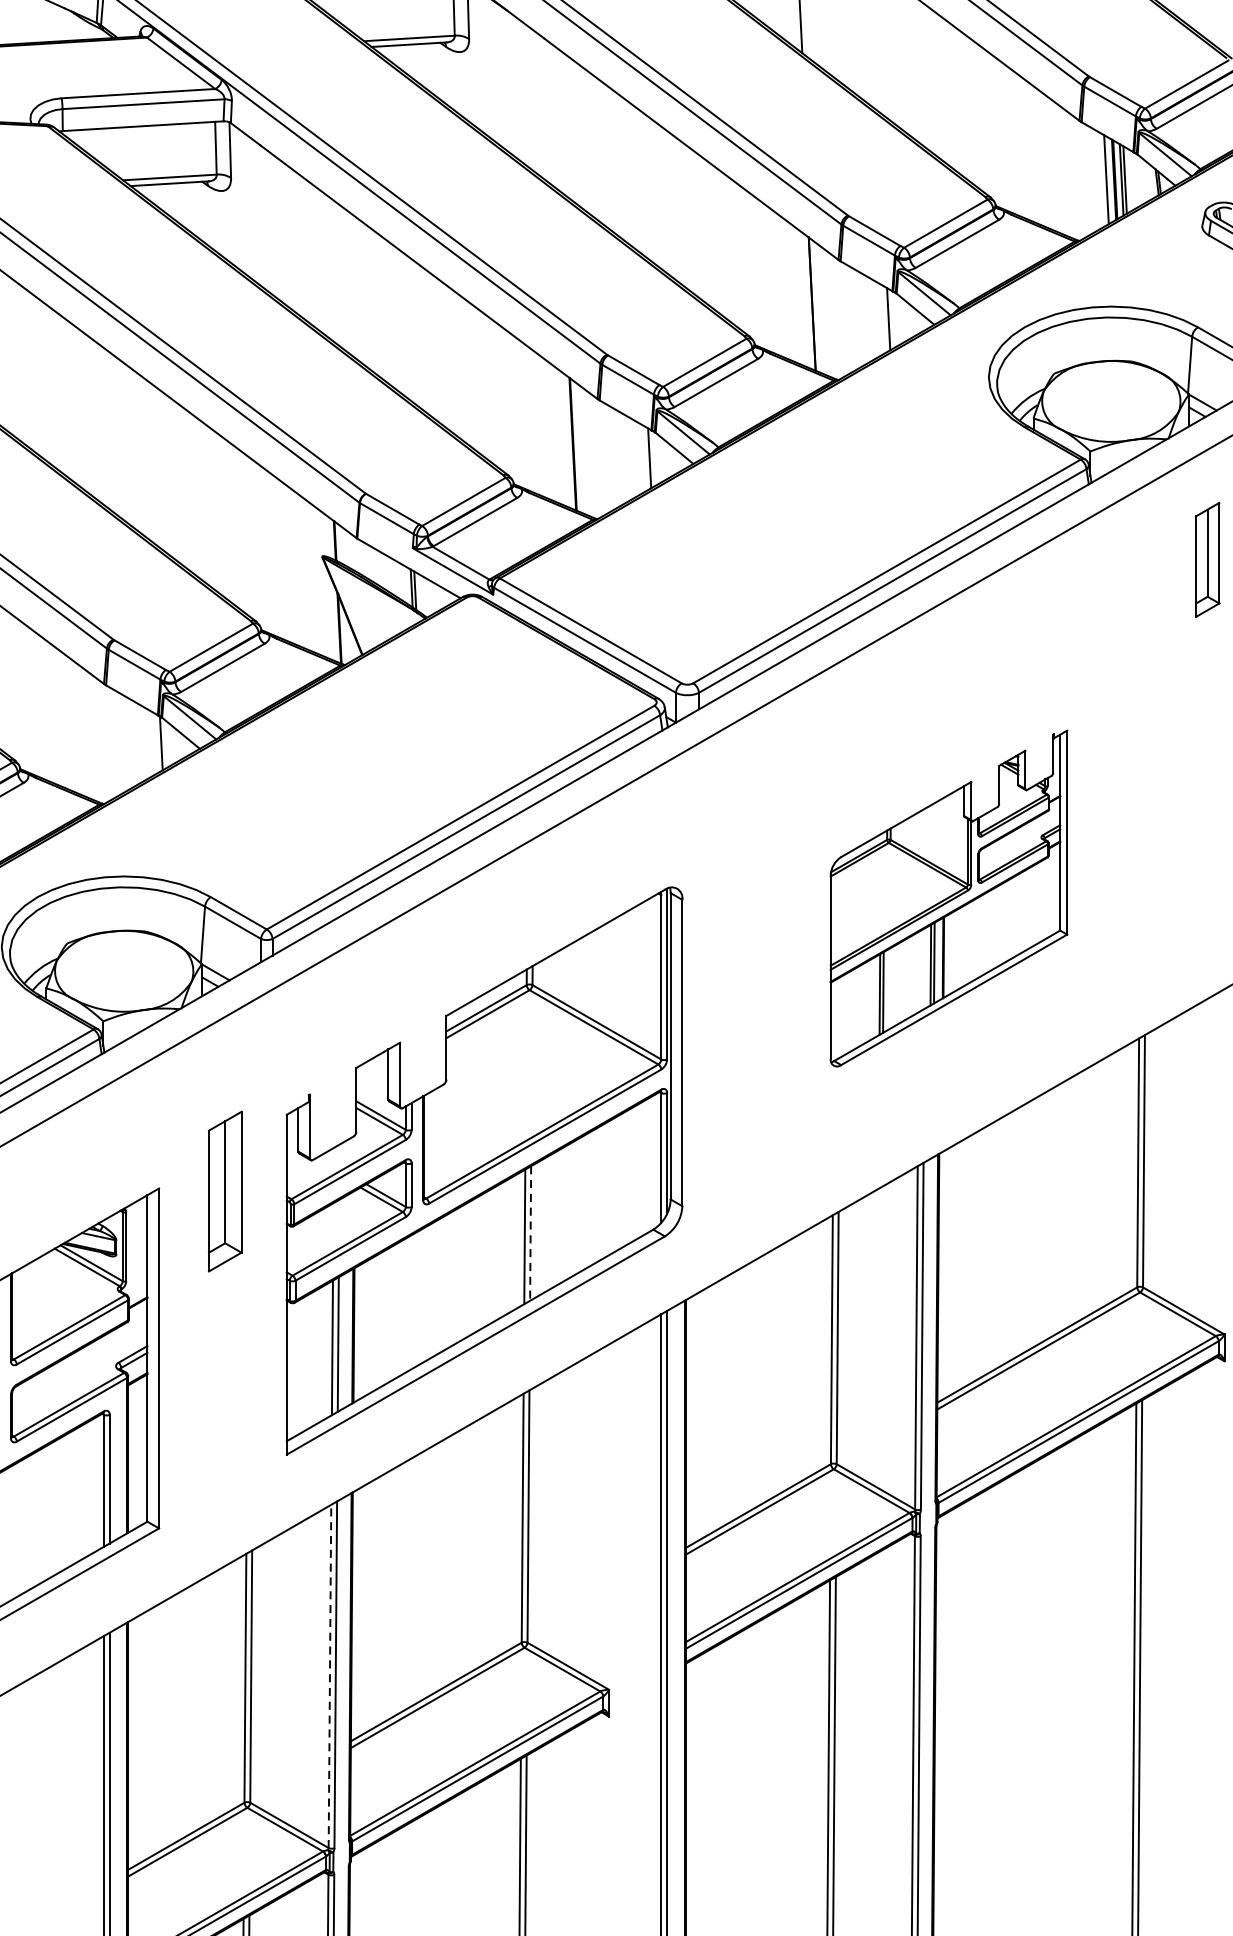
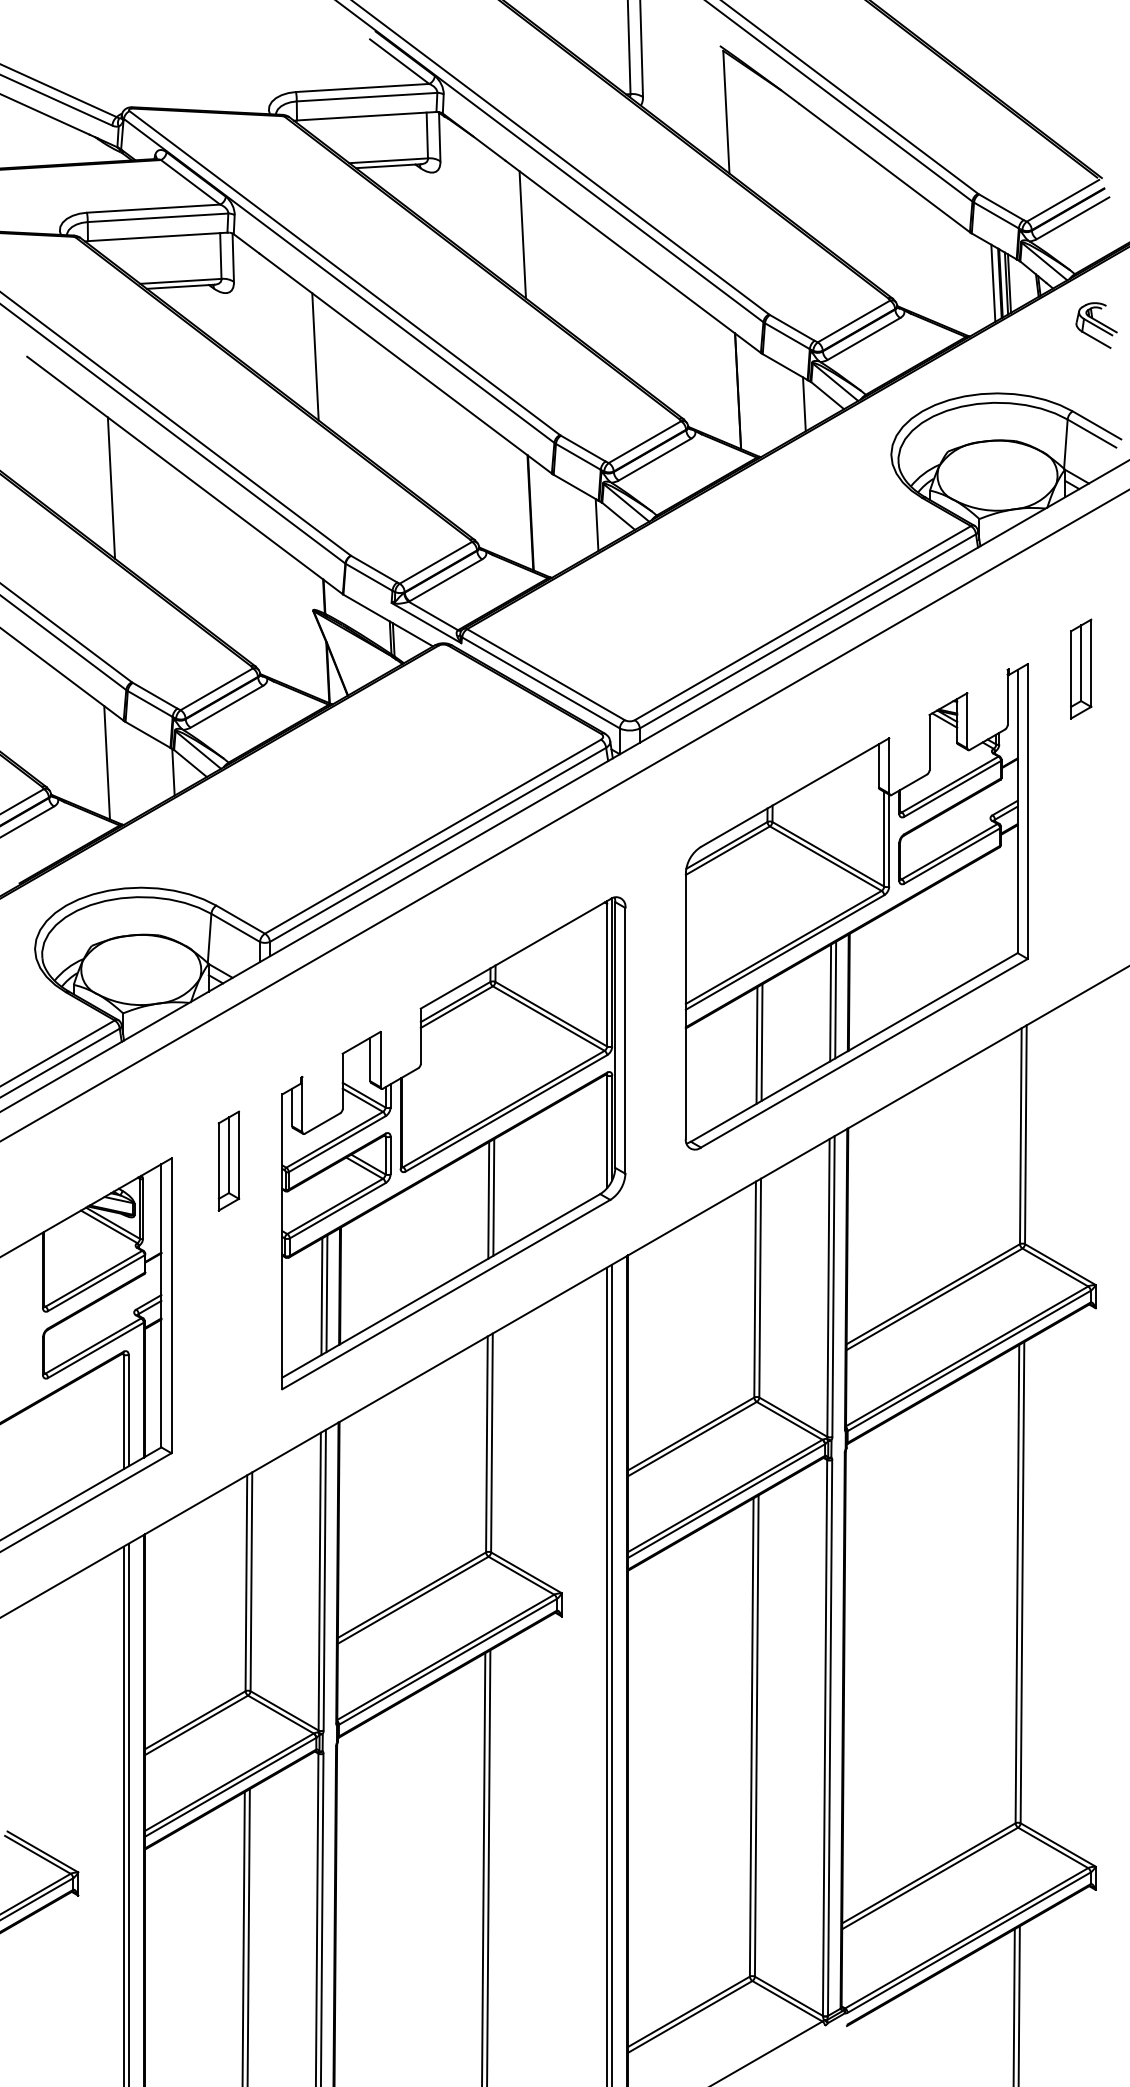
line: (563, 123) -> (522, 234), added
line: (325, 264) -> (315, 356), added
line: (89, 415) -> (111, 487), added
part: (1208, 559) -> (1081, 668), moved
line: (84, 732) -> (106, 762), added
part: (948, 898) -> (856, 906), size x1.67
part: (224, 1190) -> (228, 1160), size x0.71
line: (530, 1233) -> (493, 1197), dashed -> solid
line: (329, 1676) -> (319, 1581), dashed -> solid

